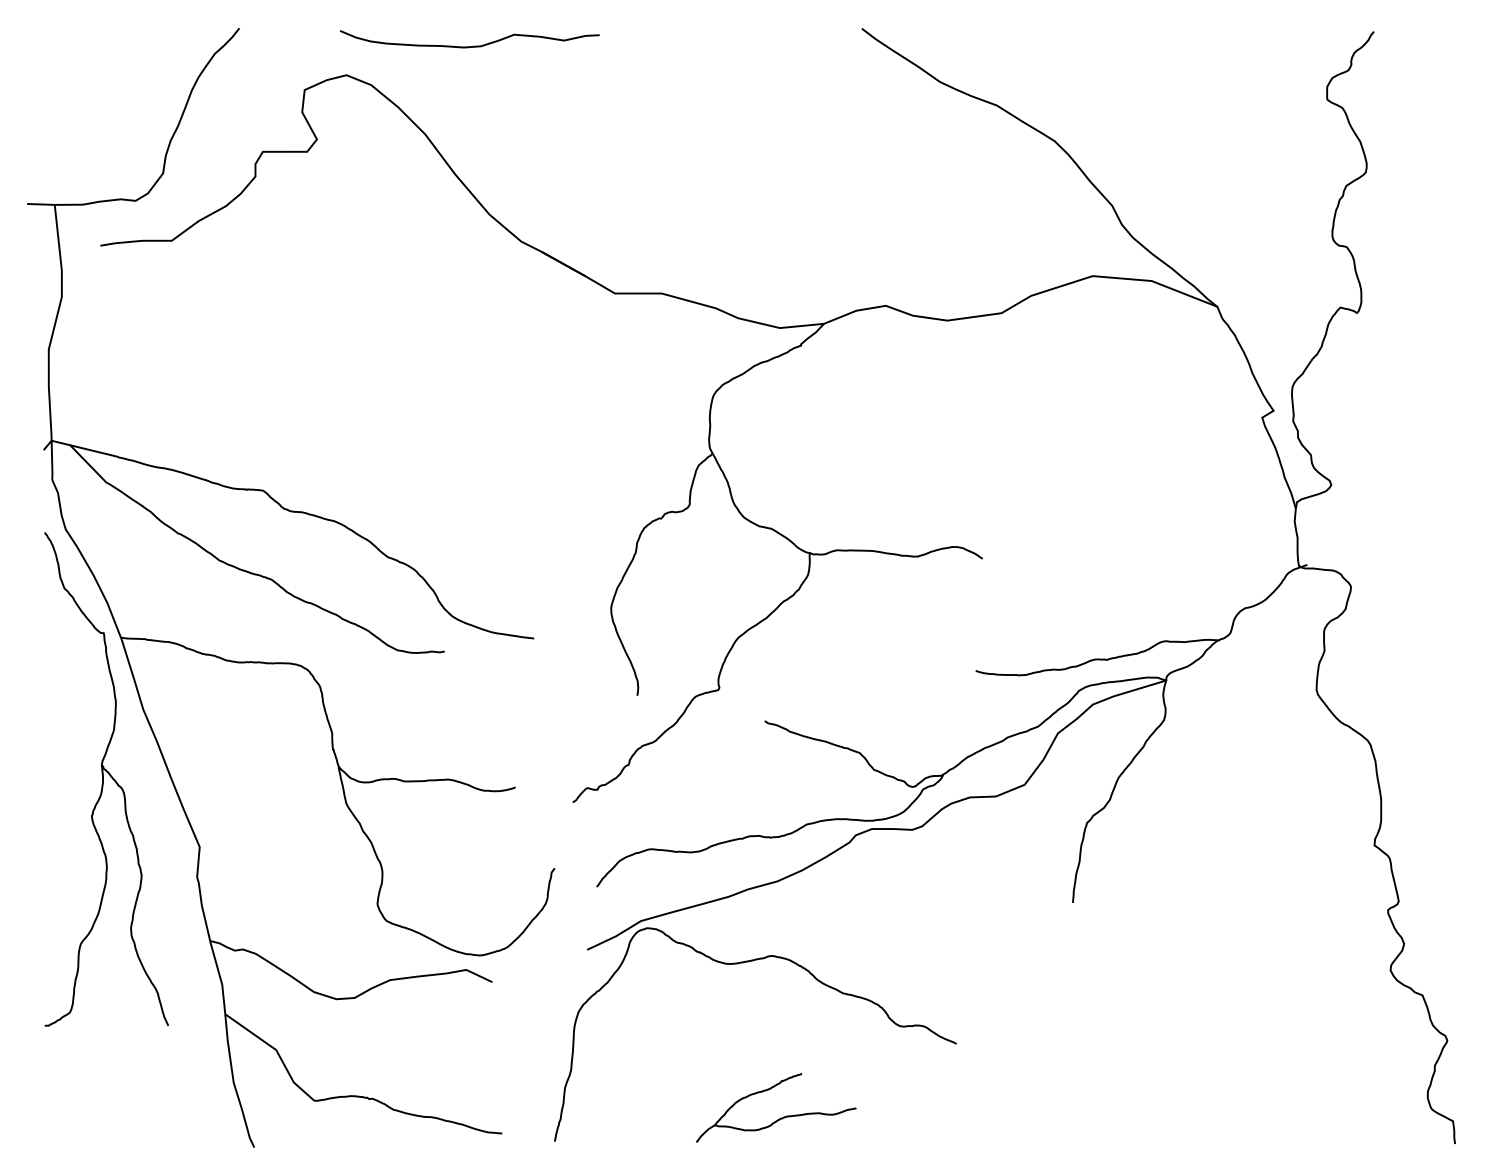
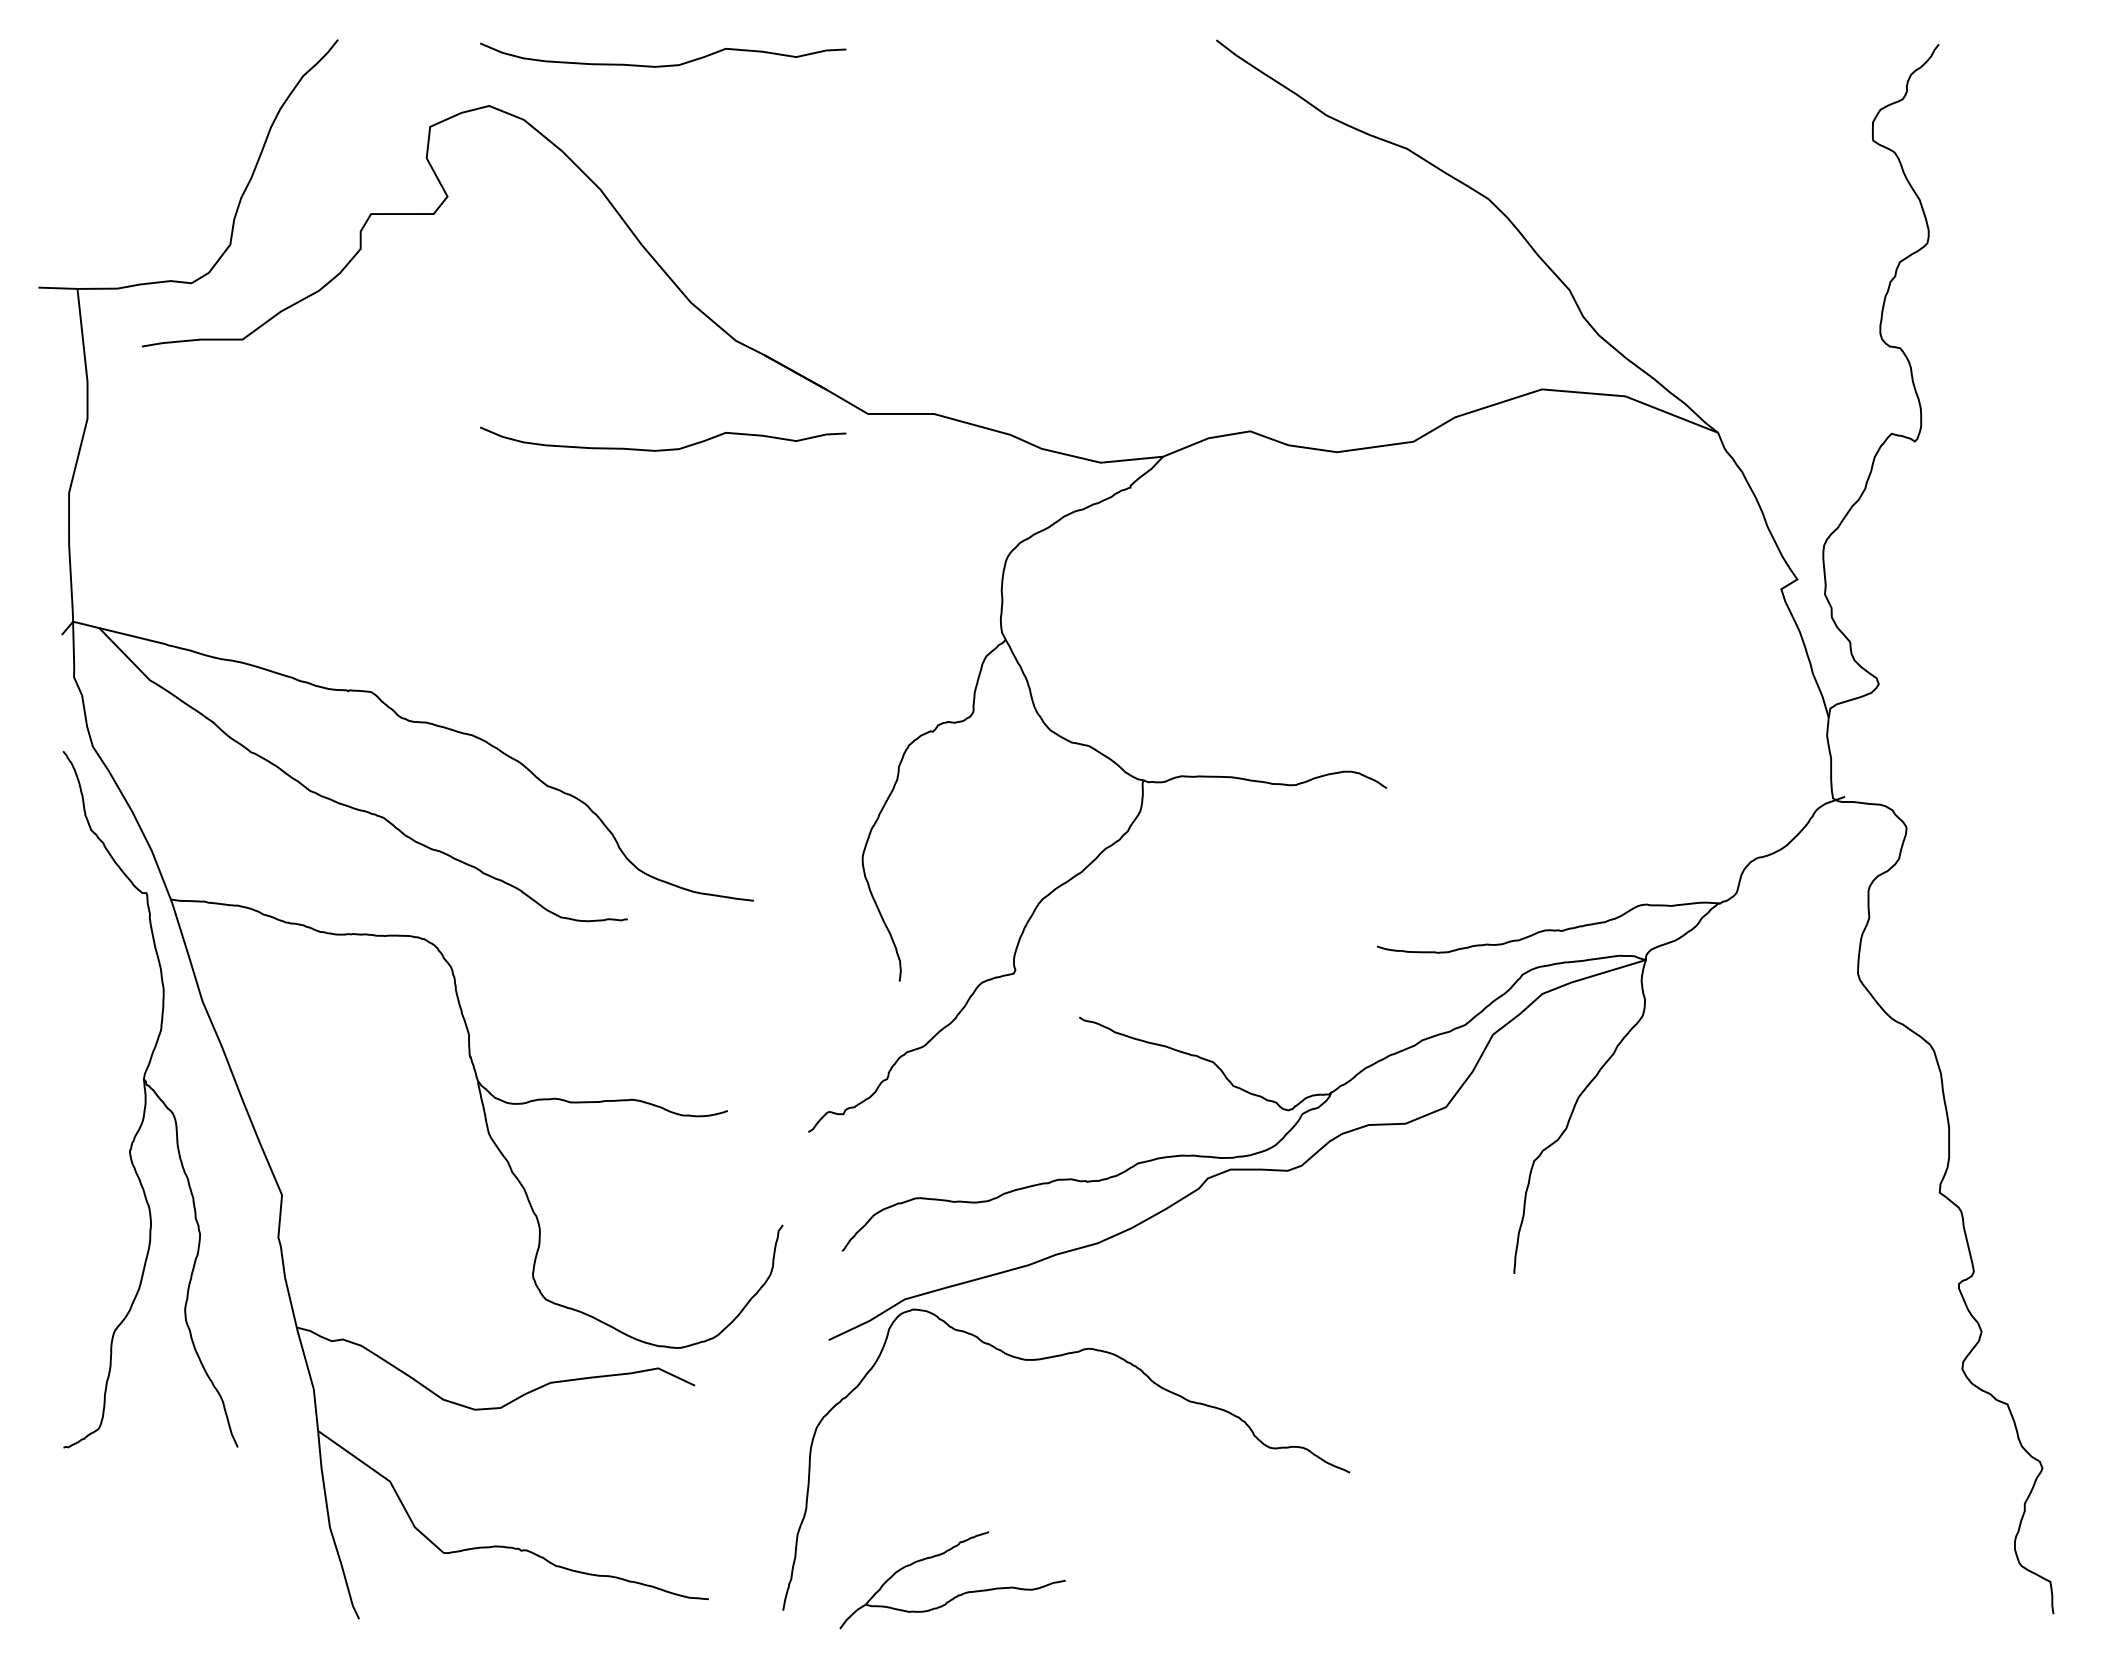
curve: (470, 318) -> (663, 449), added
part: (779, 1118) -> (957, 1594), moved

